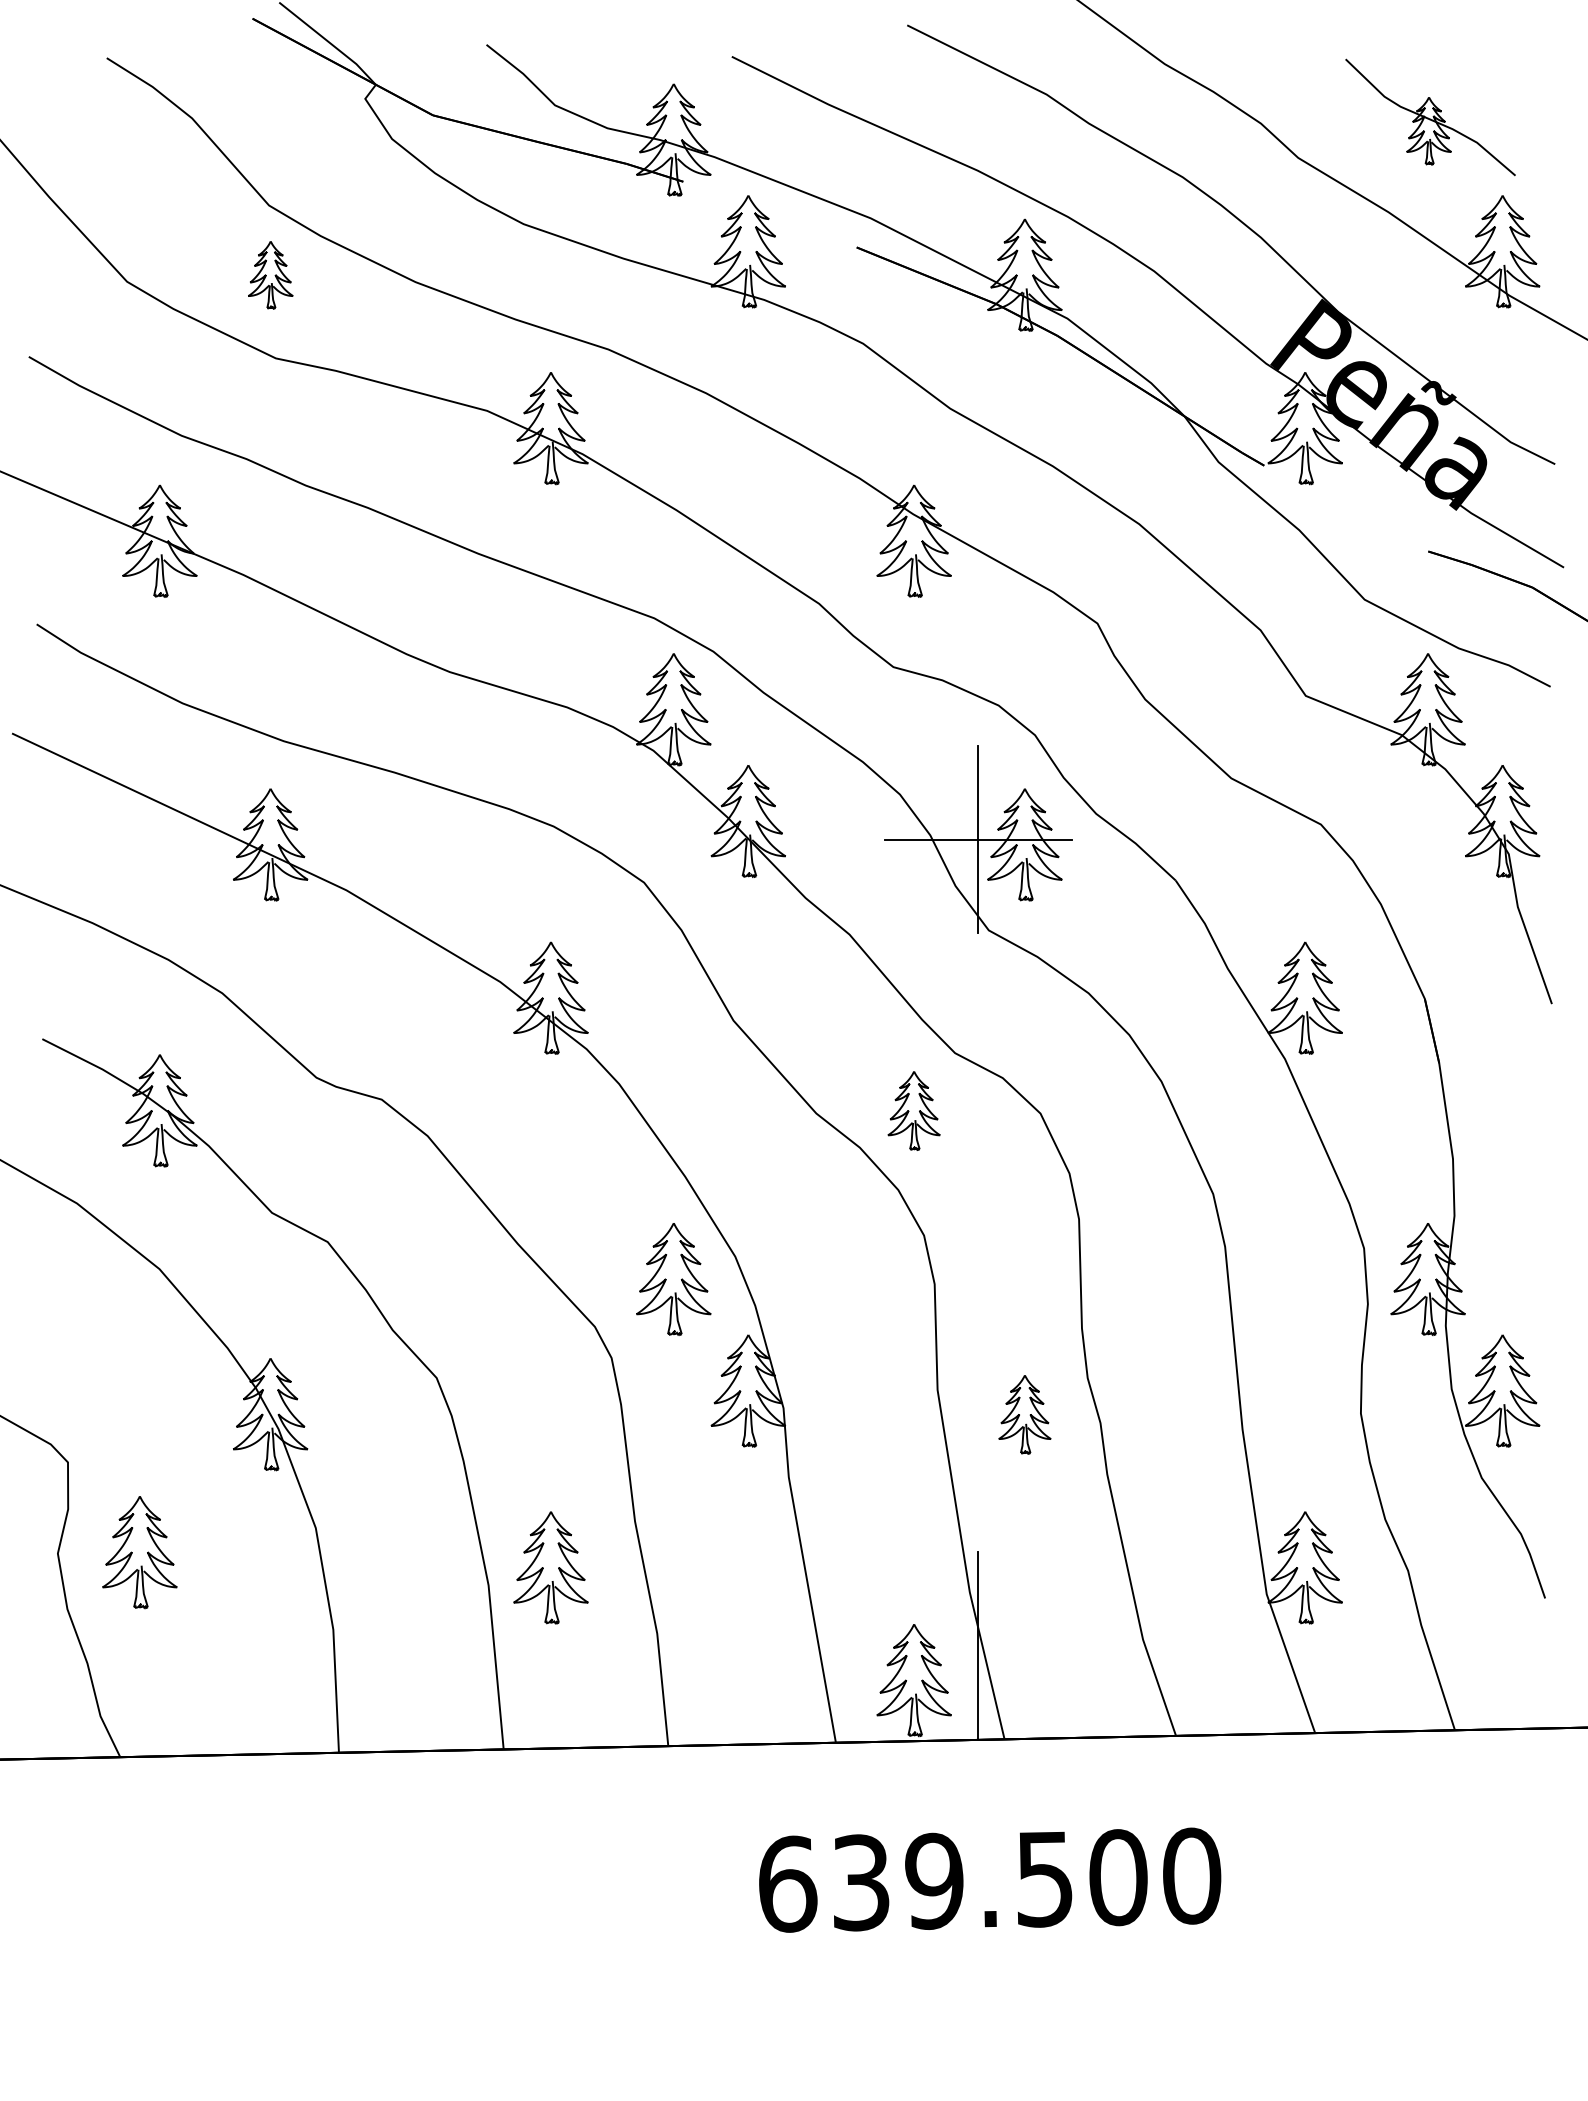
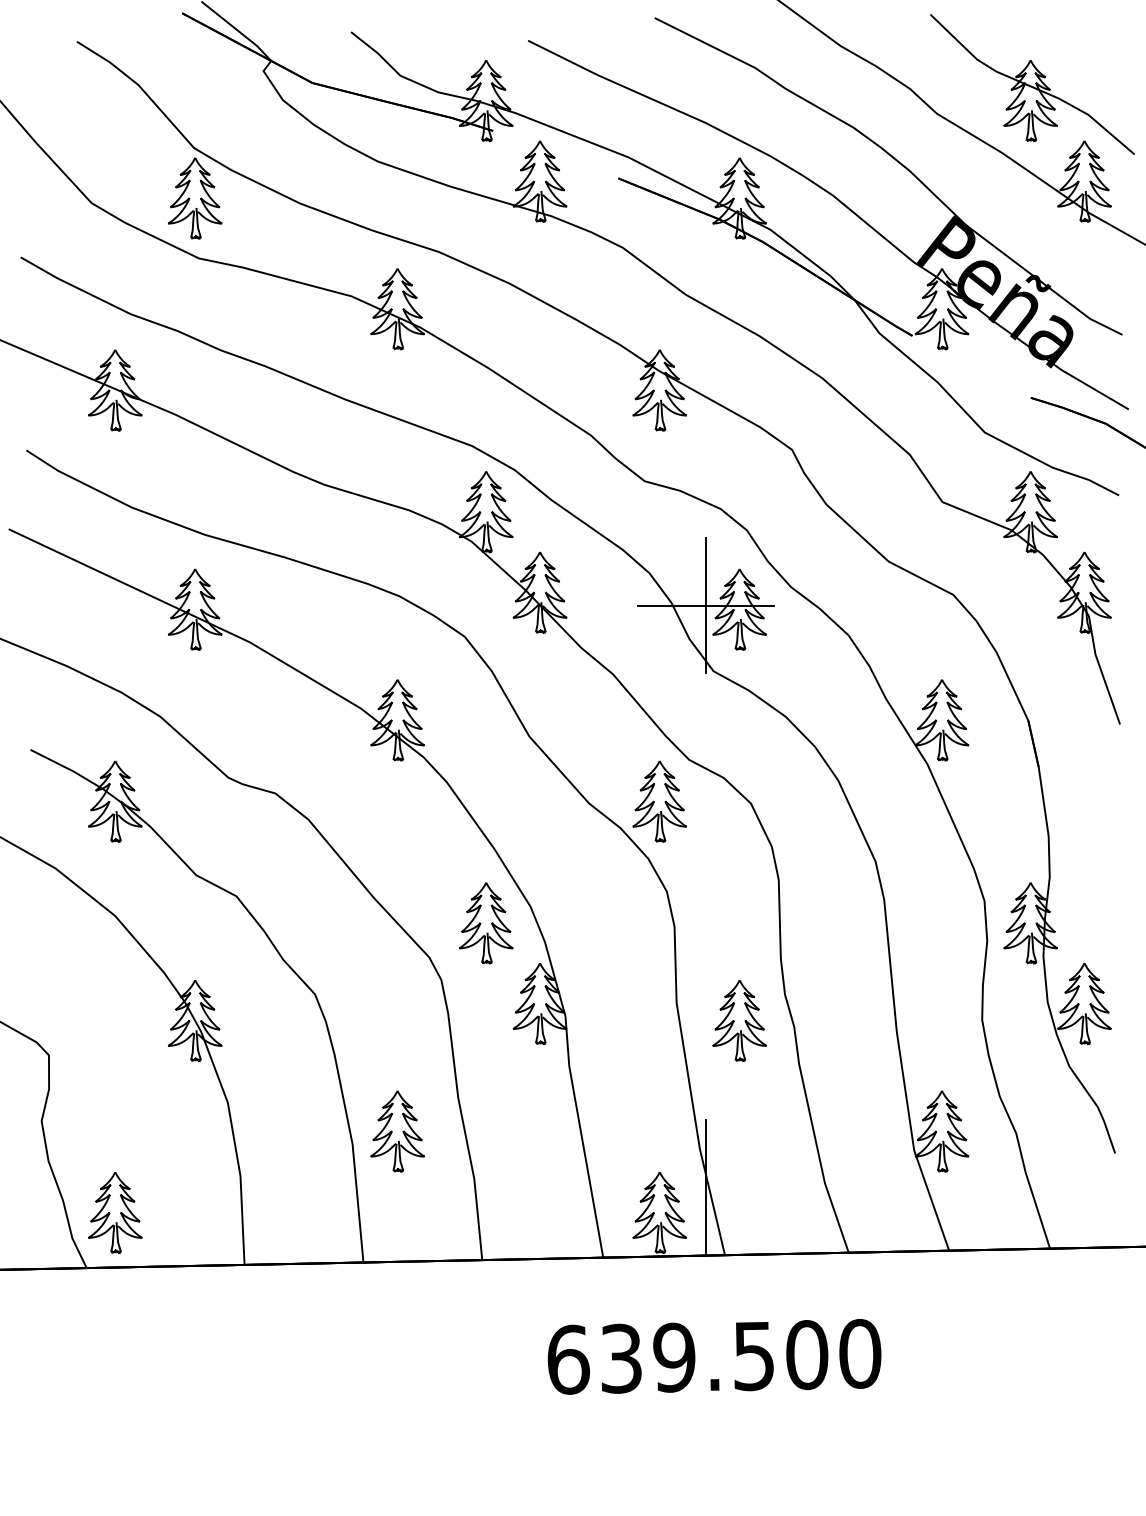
part: (1430, 117) -> (1032, 84), size x1.67
part: (270, 274) -> (195, 197), size x1.67
part: (913, 1110) -> (659, 801), size x1.43
part: (1024, 1414) -> (739, 1020), size x1.43
part: (139, 1552) -> (115, 1212), moved

